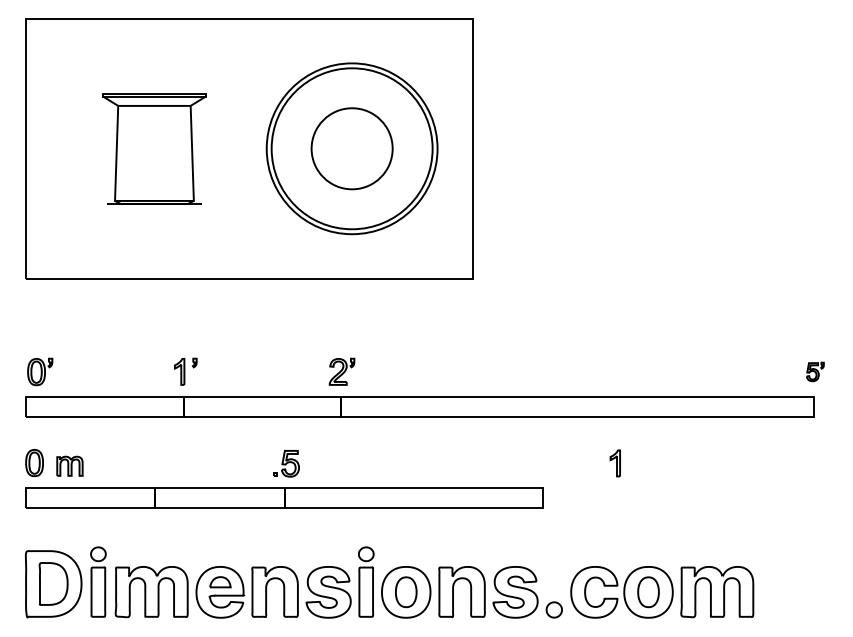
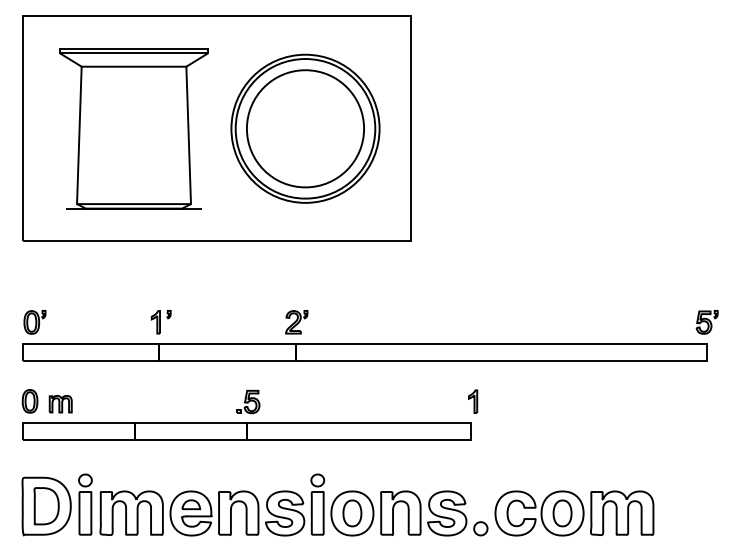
part: (154, 148) -> (134, 128), size x1.67
circle: (351, 148) -> (304, 128), size x1.67
part: (815, 371) -> (707, 321), size x1.43
part: (614, 463) -> (472, 401), moved

